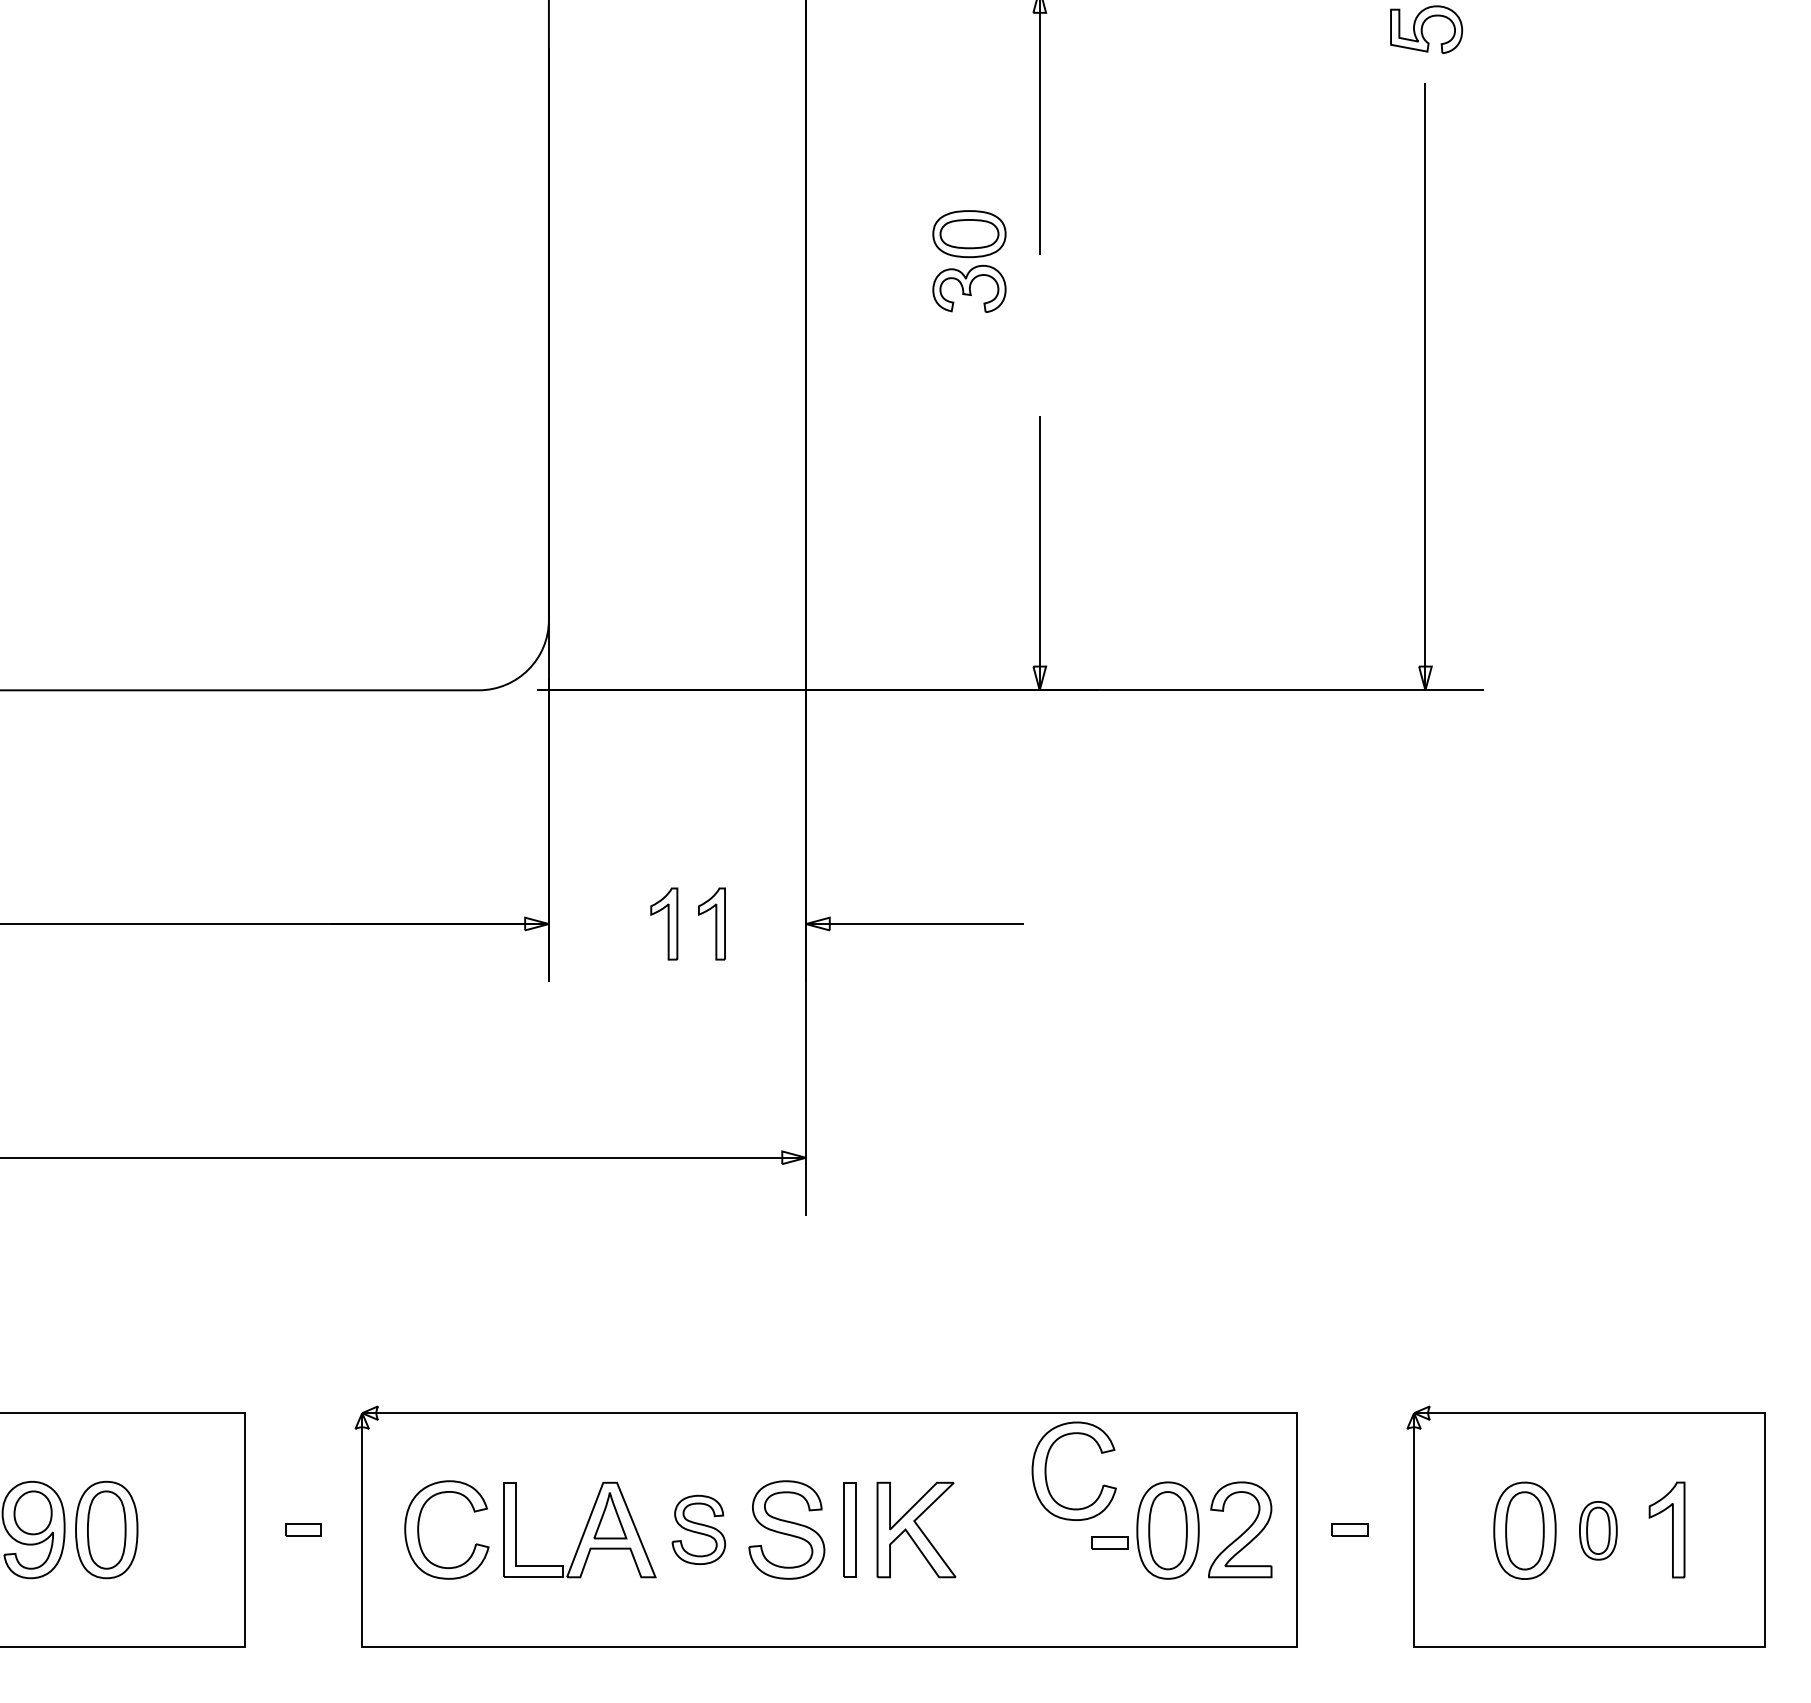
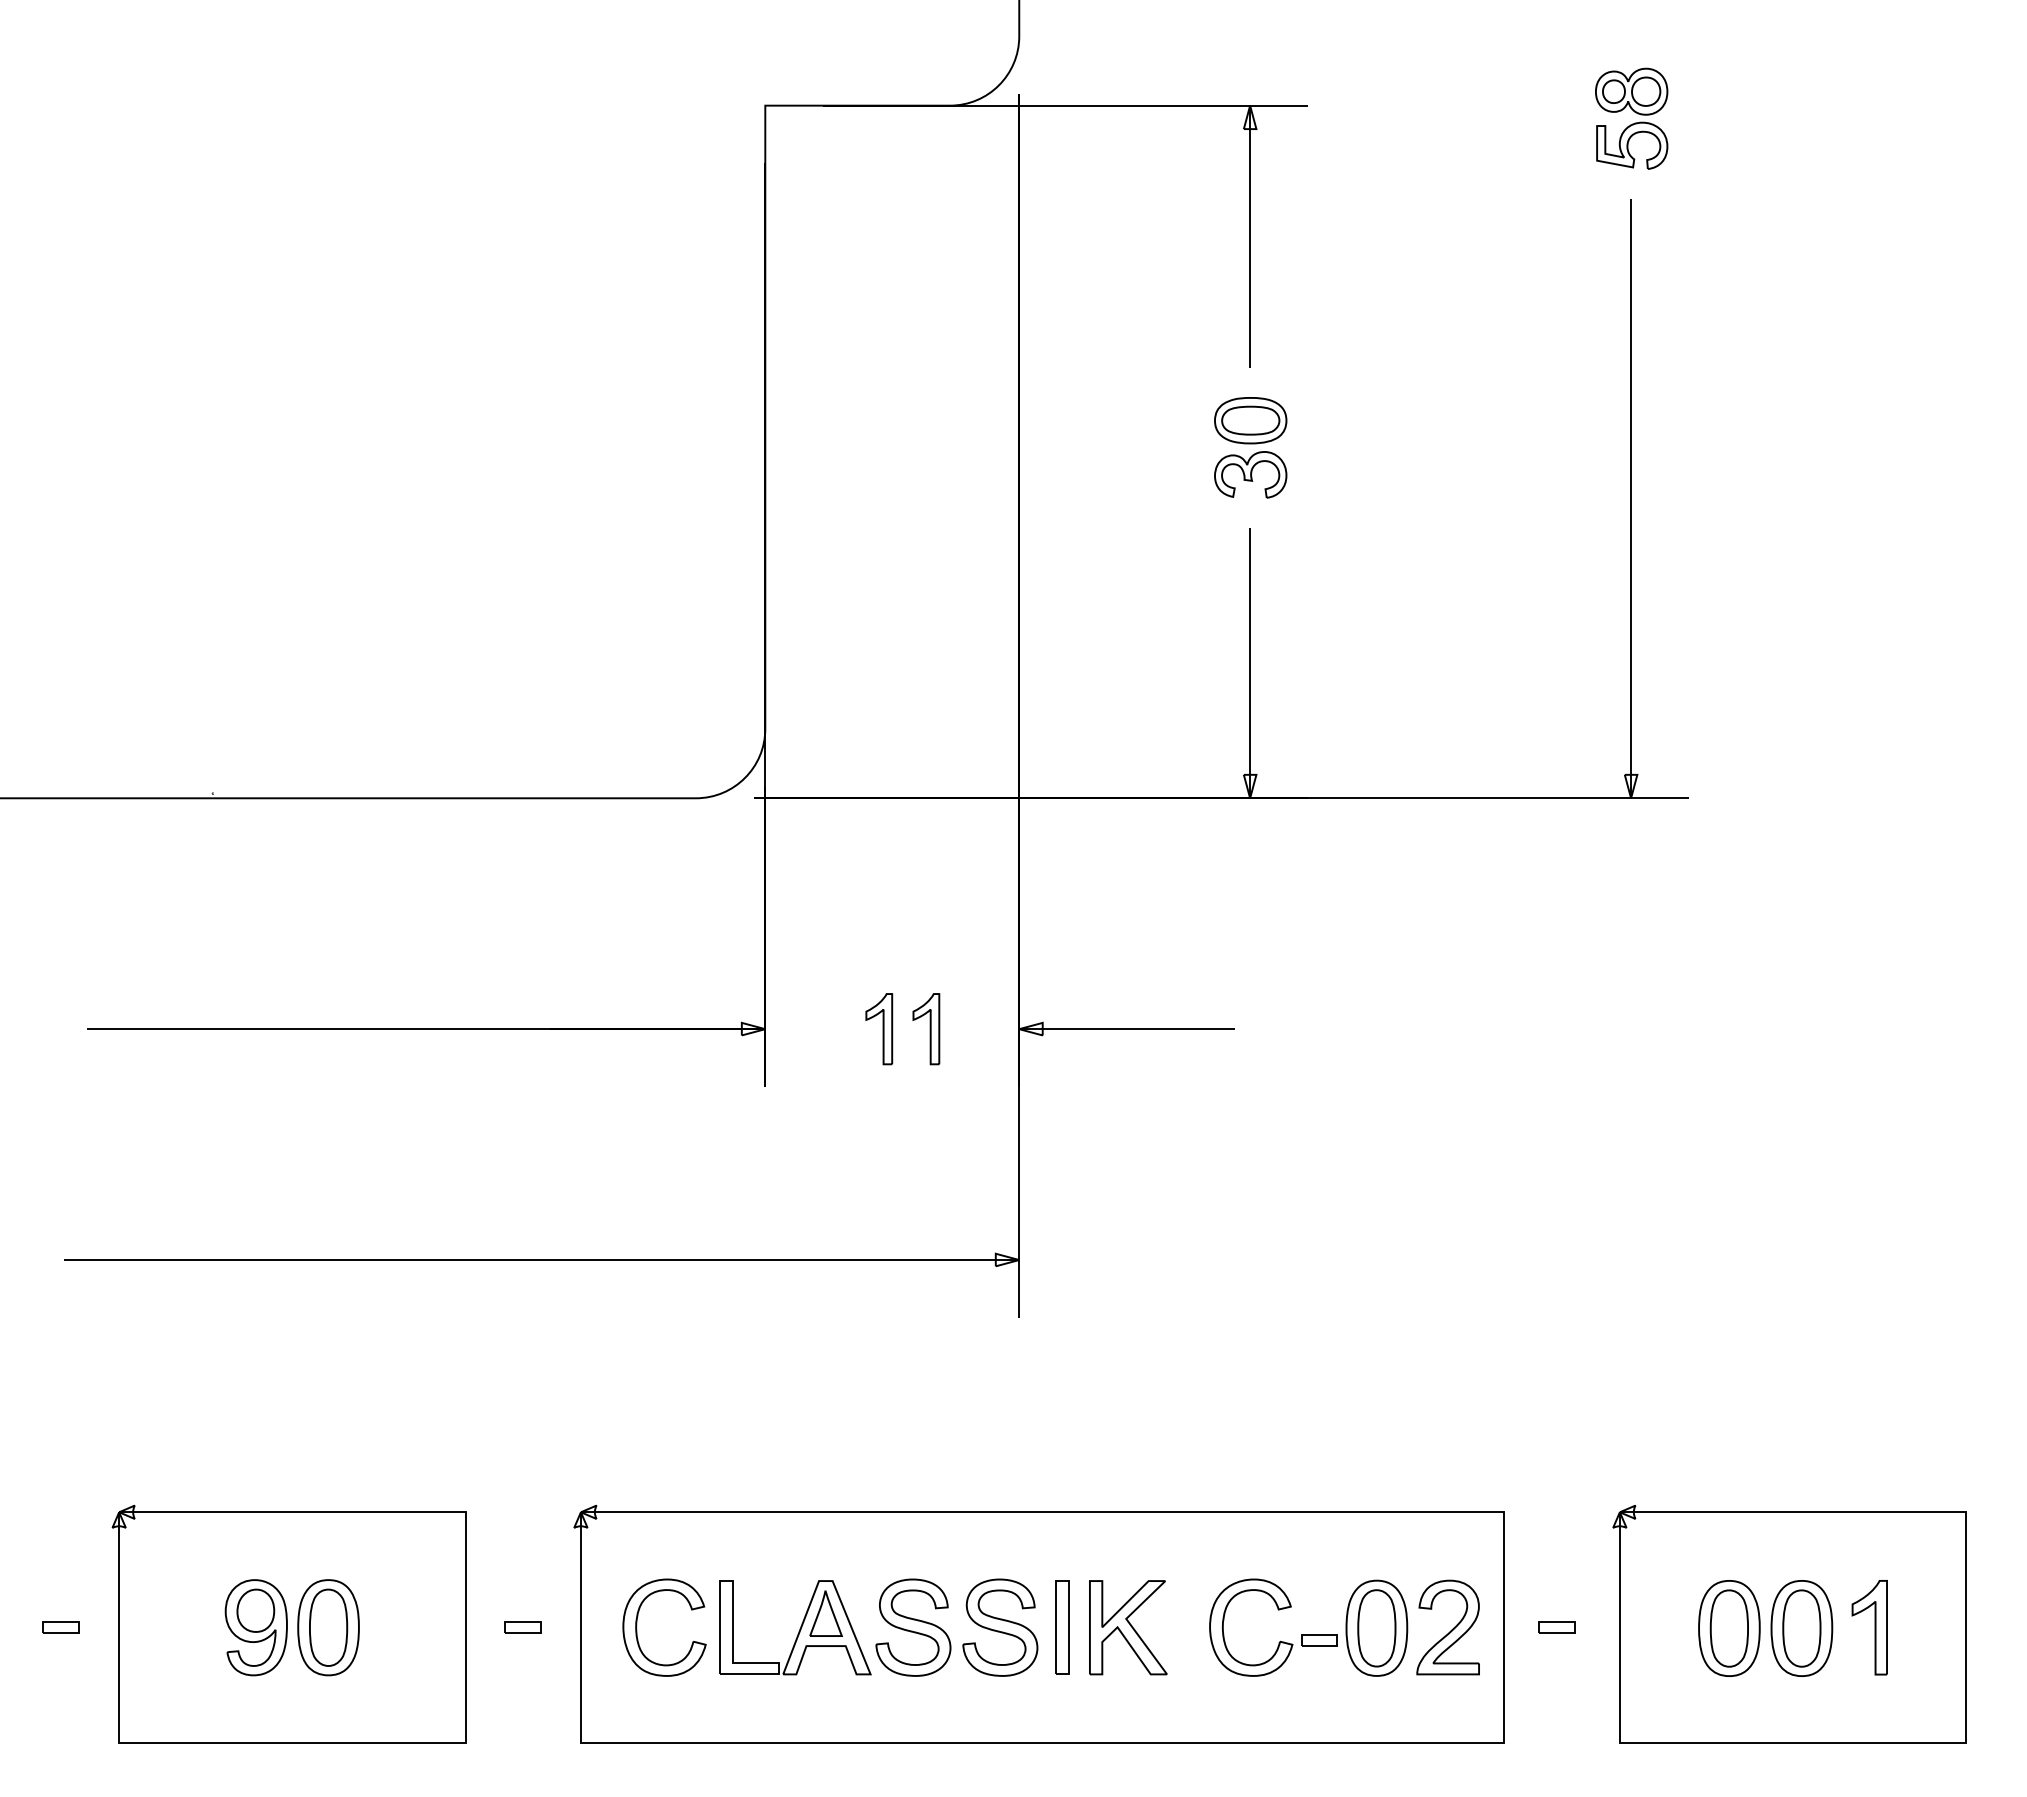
part: (969, 261) -> (1250, 447), moved
part: (1047, 1464) -> (1224, 1620), moved
part: (698, 1529) -> (913, 1627), size x1.43
part: (1597, 1530) -> (1801, 1628), size x1.67

